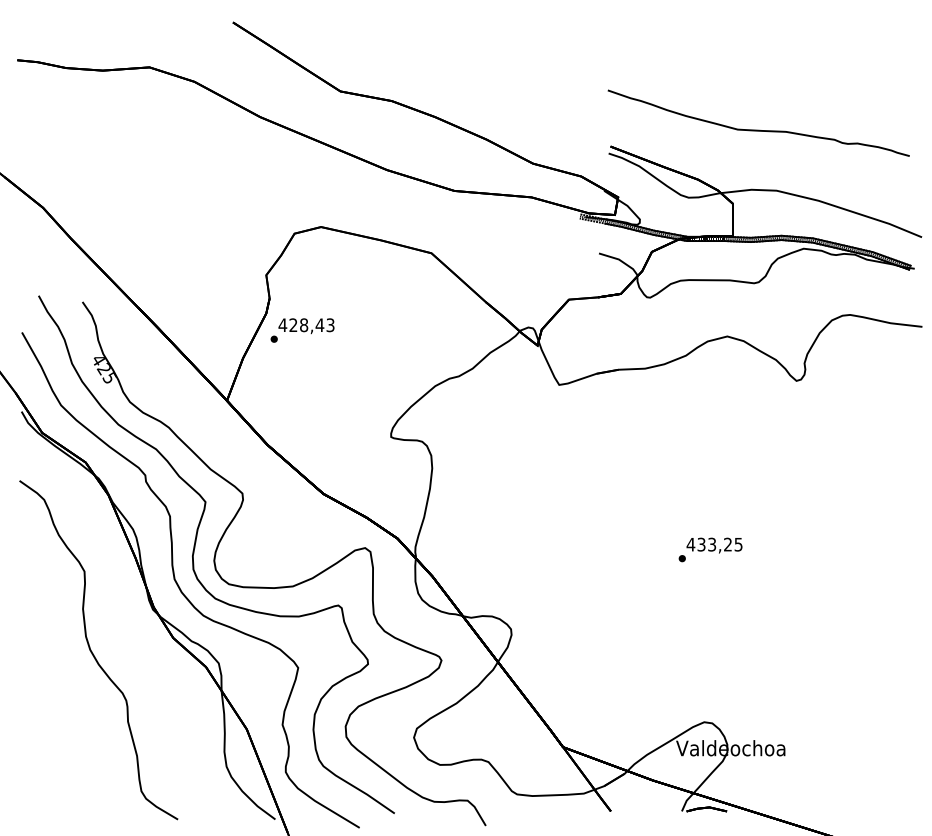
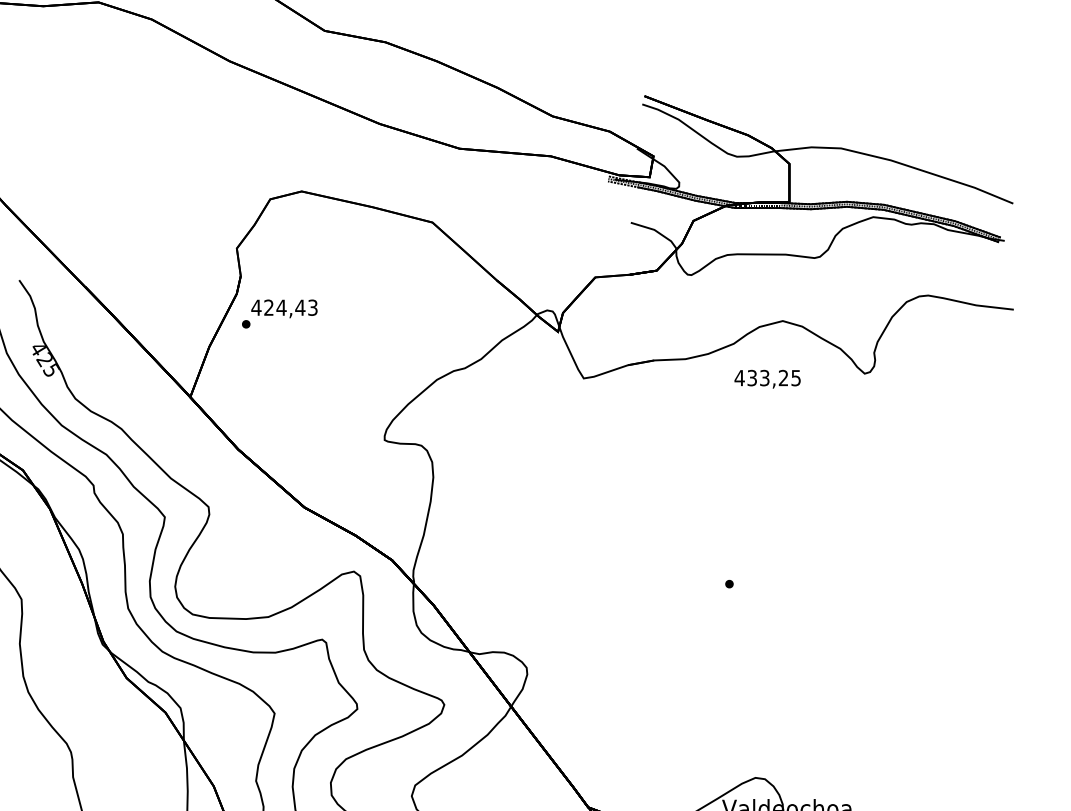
curve: (758, 129) -> (819, 75), removed
text: (303, 325) -> (280, 308), 428,43 -> 424,43
text: (714, 545) -> (767, 379), moved

